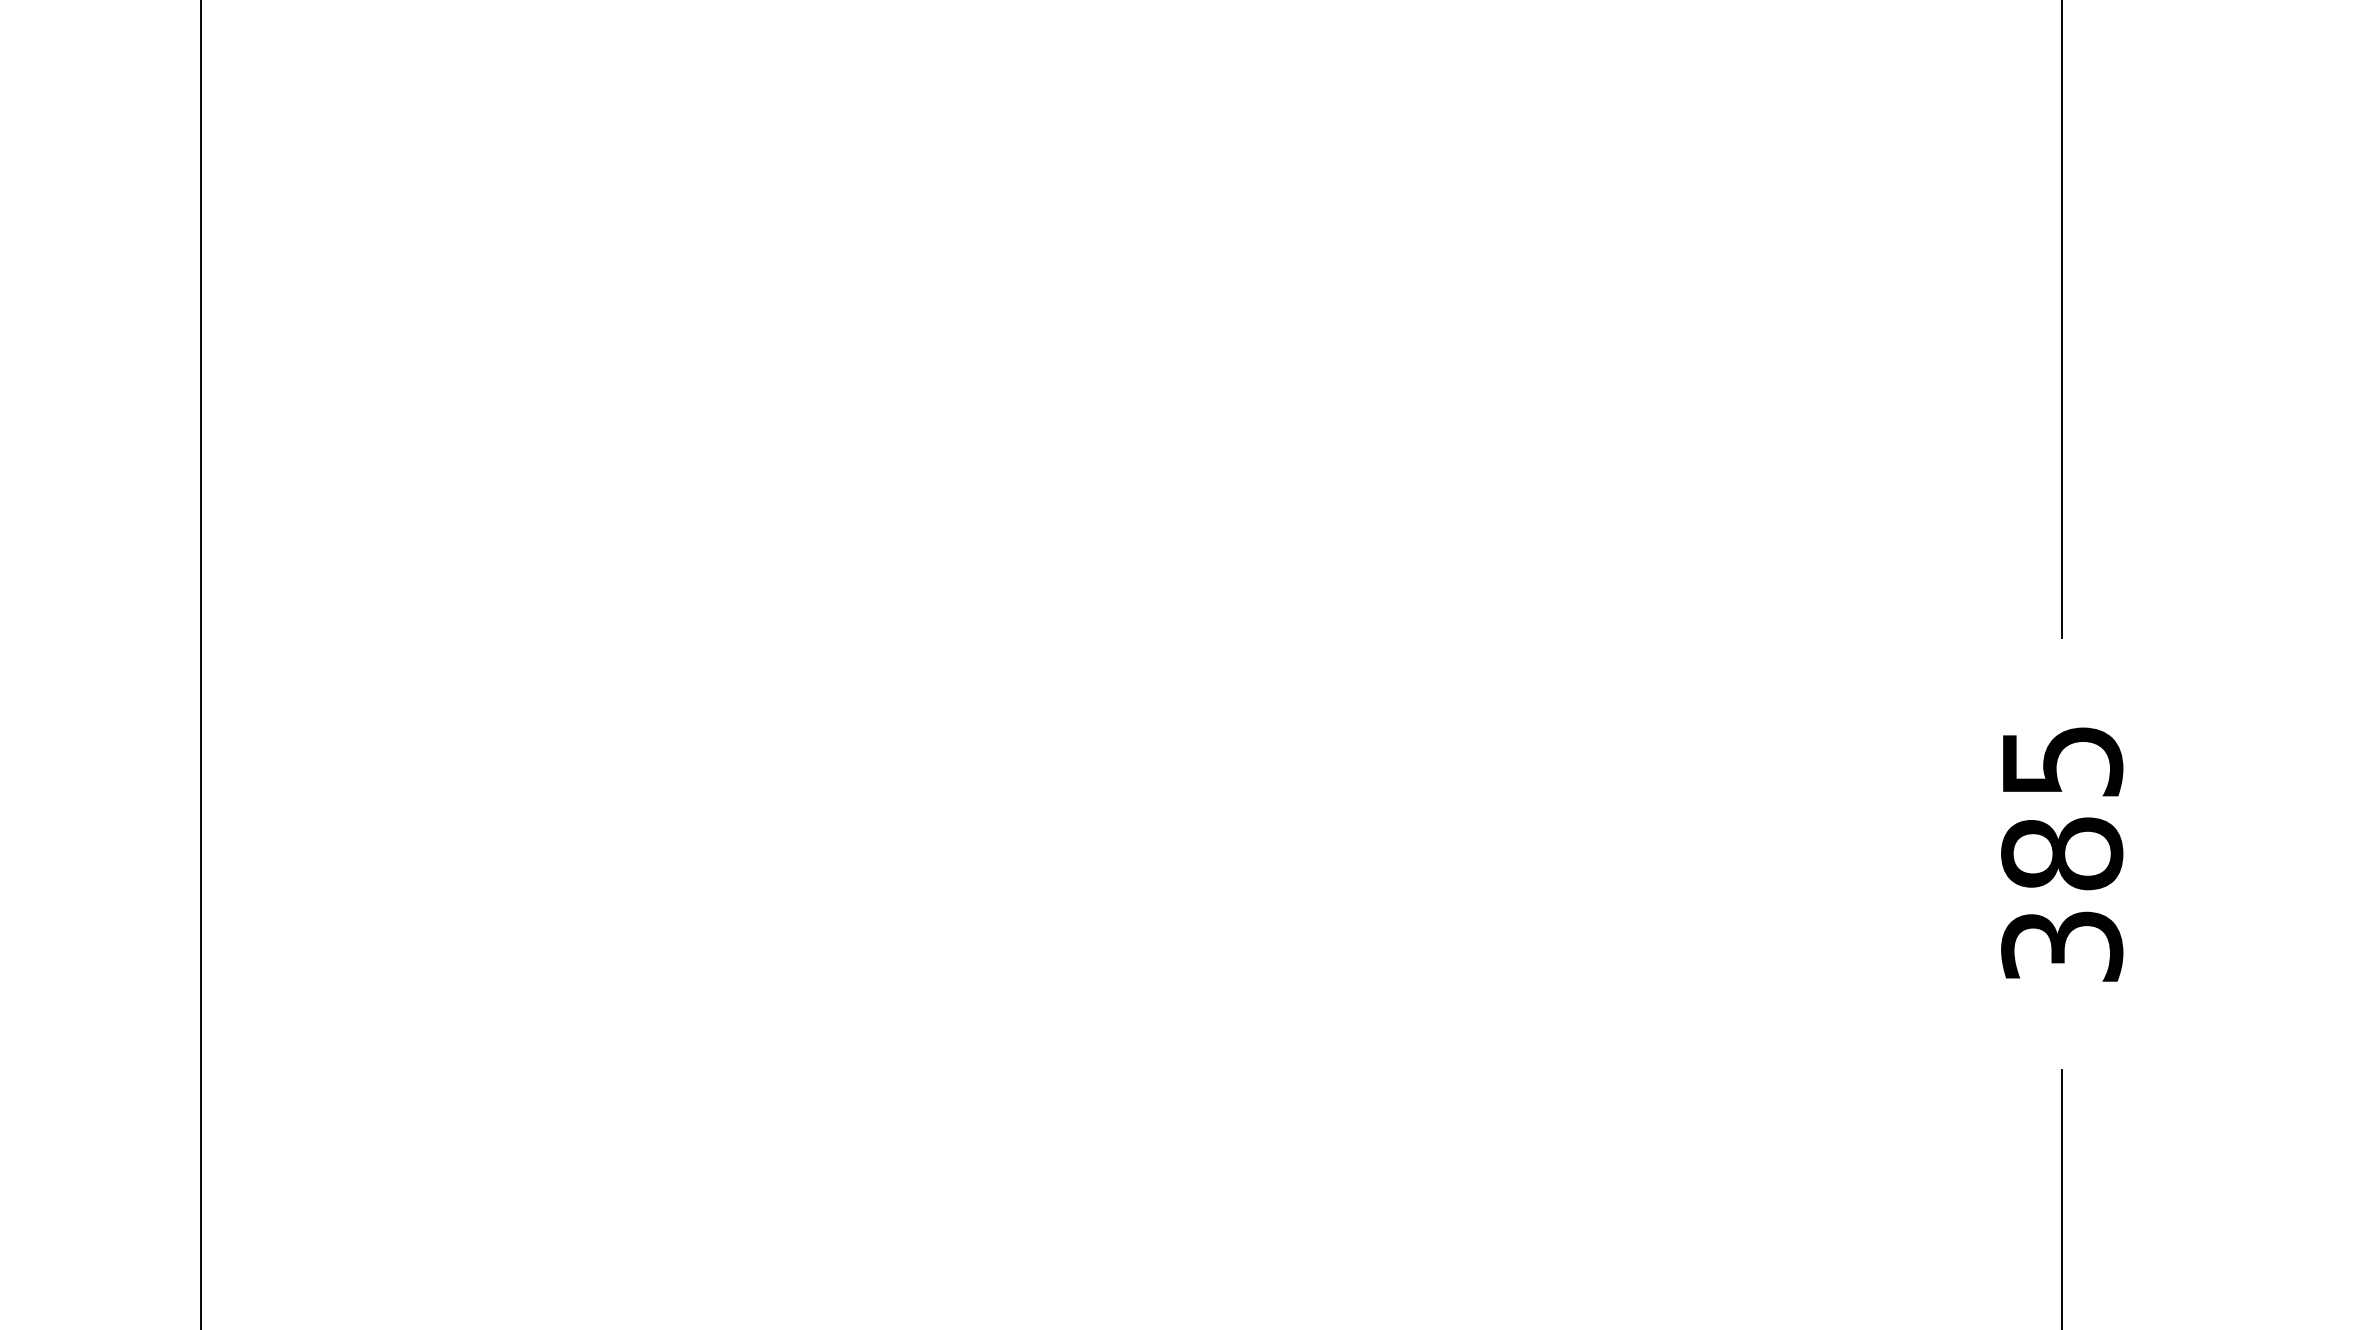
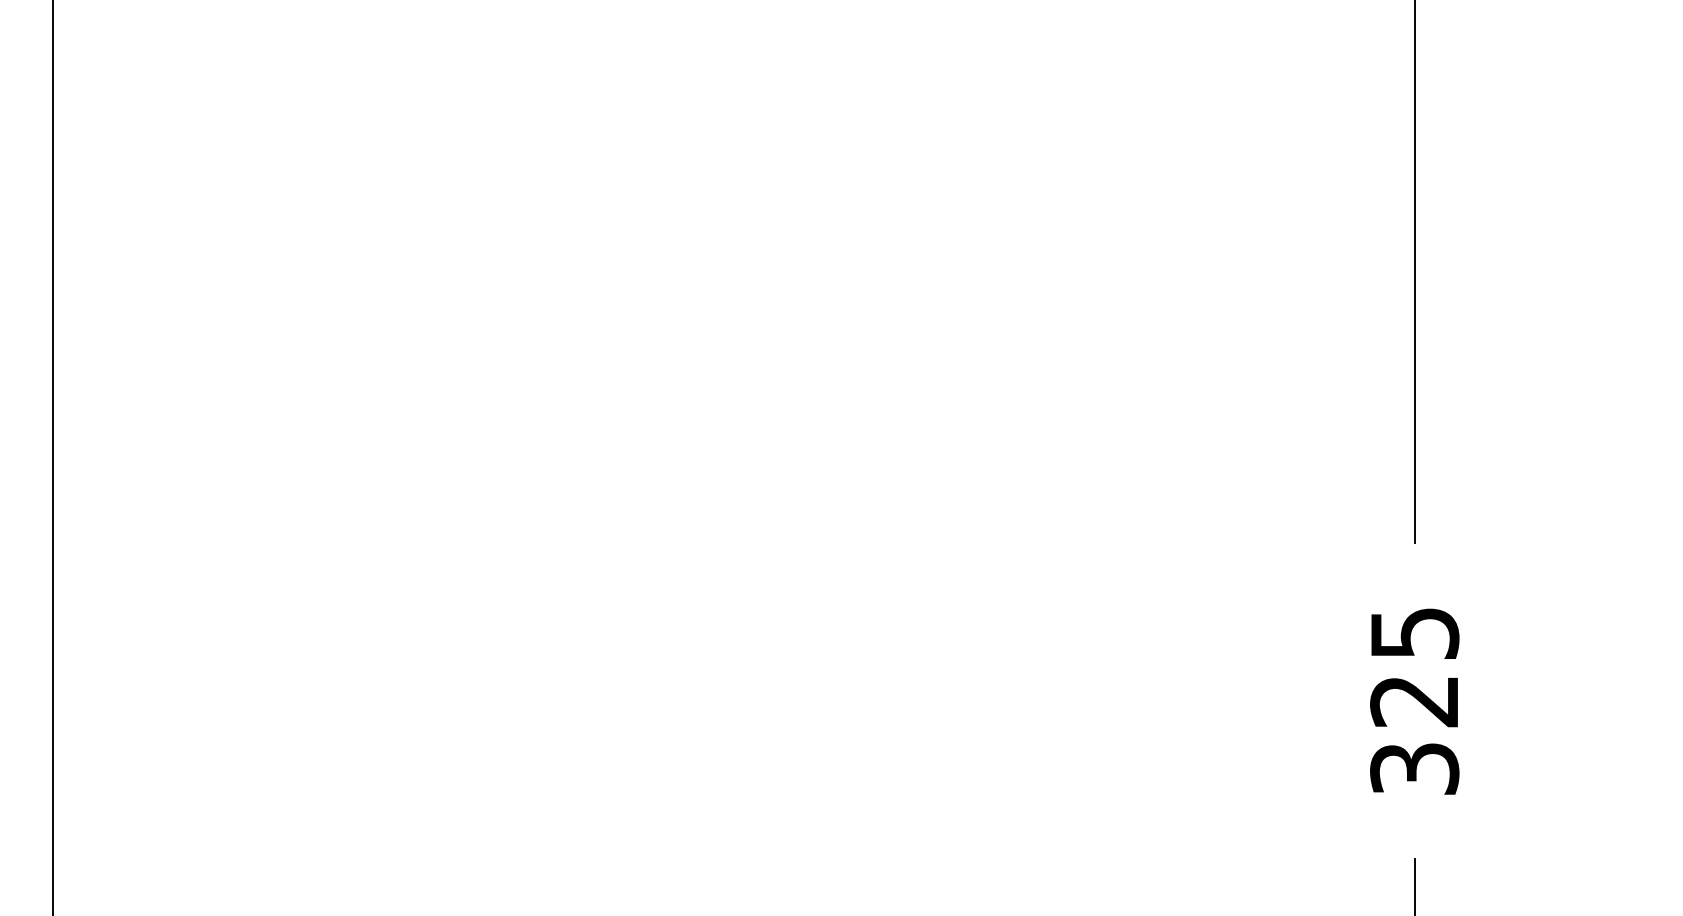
text: (2062, 853) -> (1414, 700), 385 -> 325

